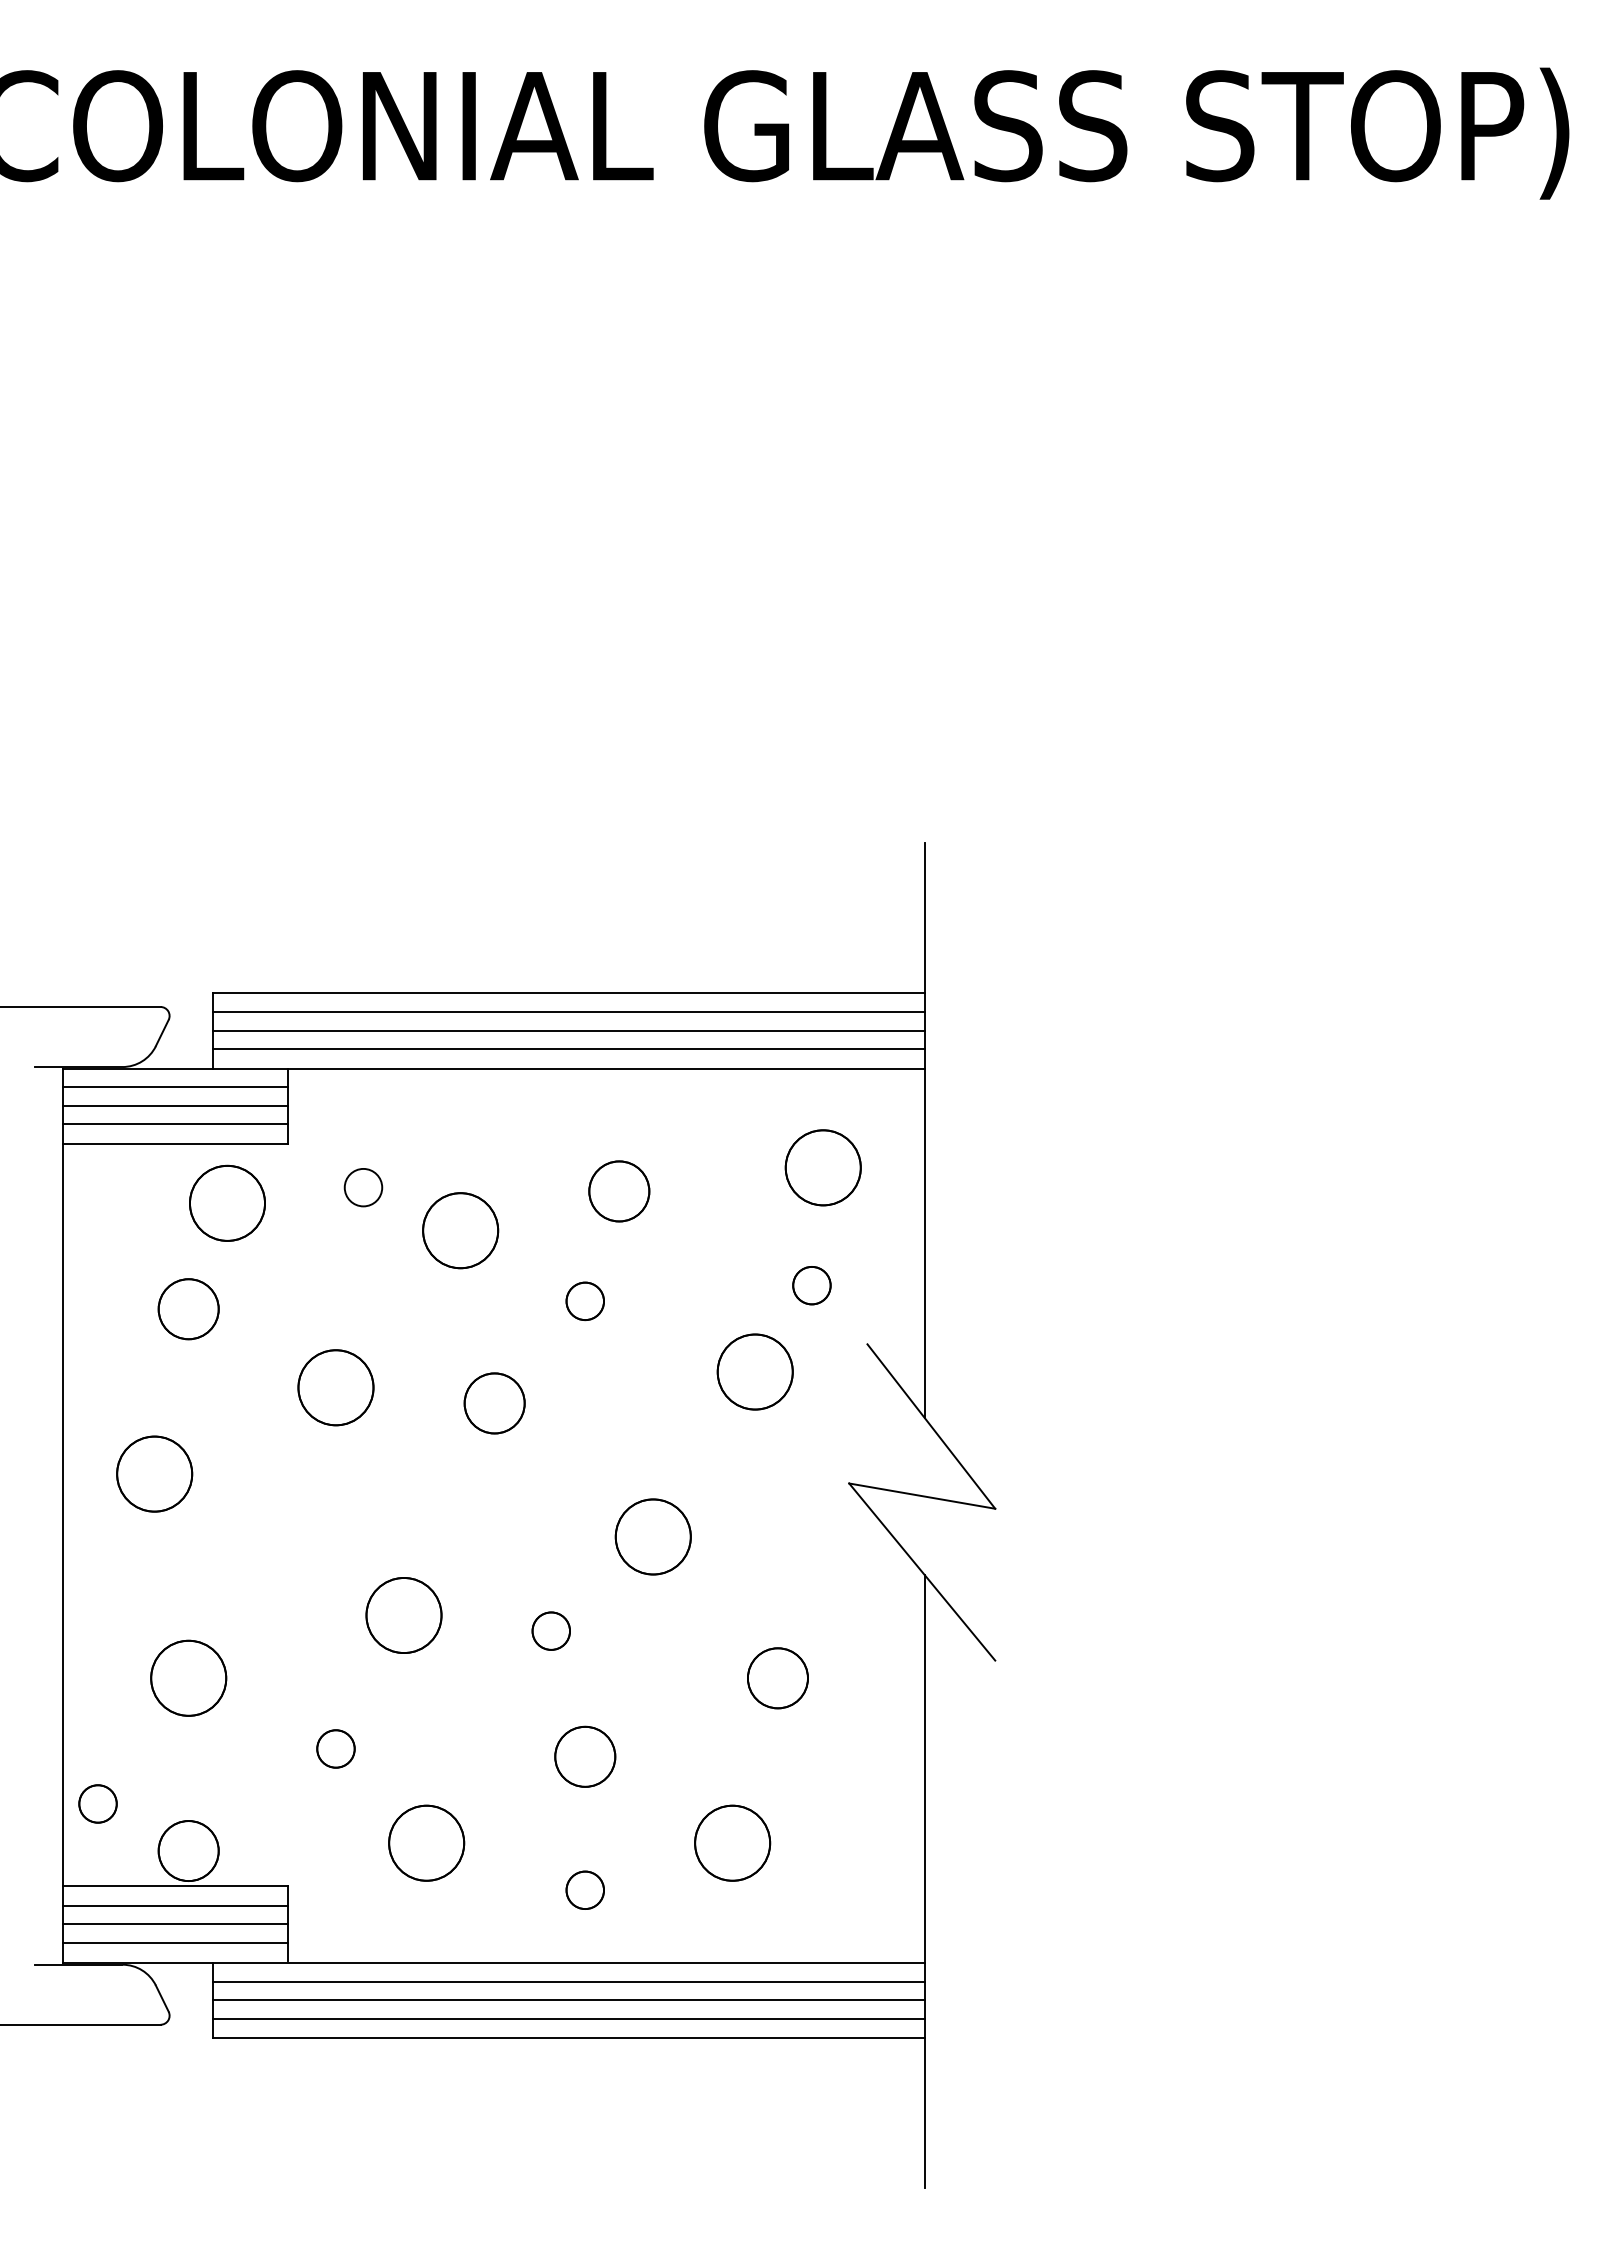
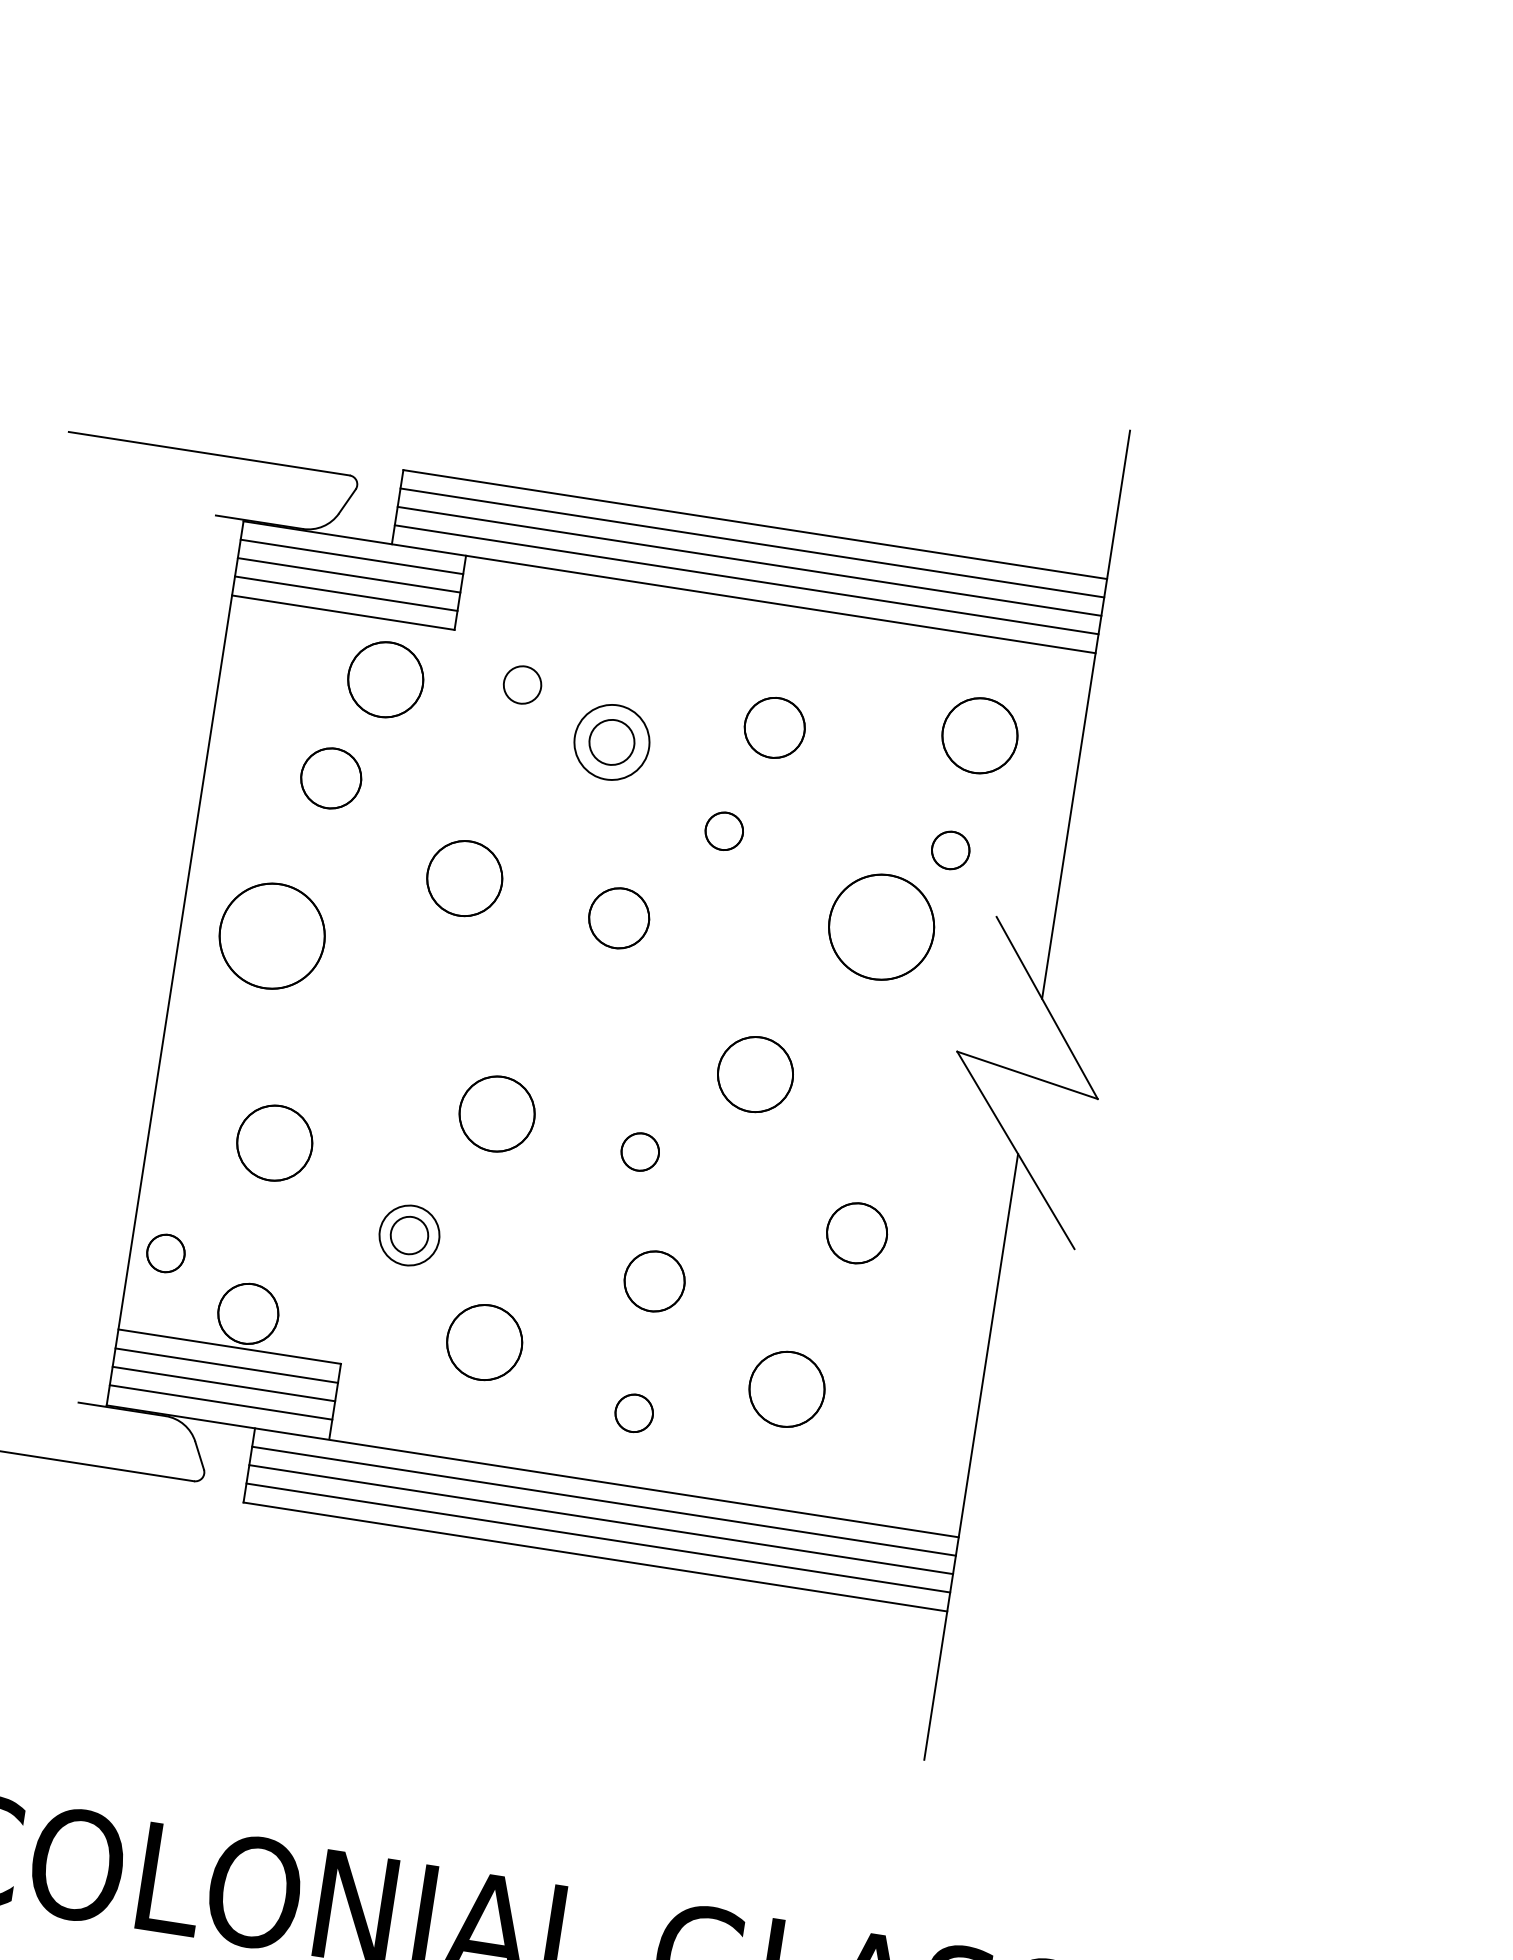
circle: (460, 1230) -> (611, 742), size x0.6
circle: (754, 1371) -> (880, 926), size x1.4
circle: (154, 1473) -> (272, 935), size x1.4
circle: (335, 1748) -> (409, 1234), size x1.6

